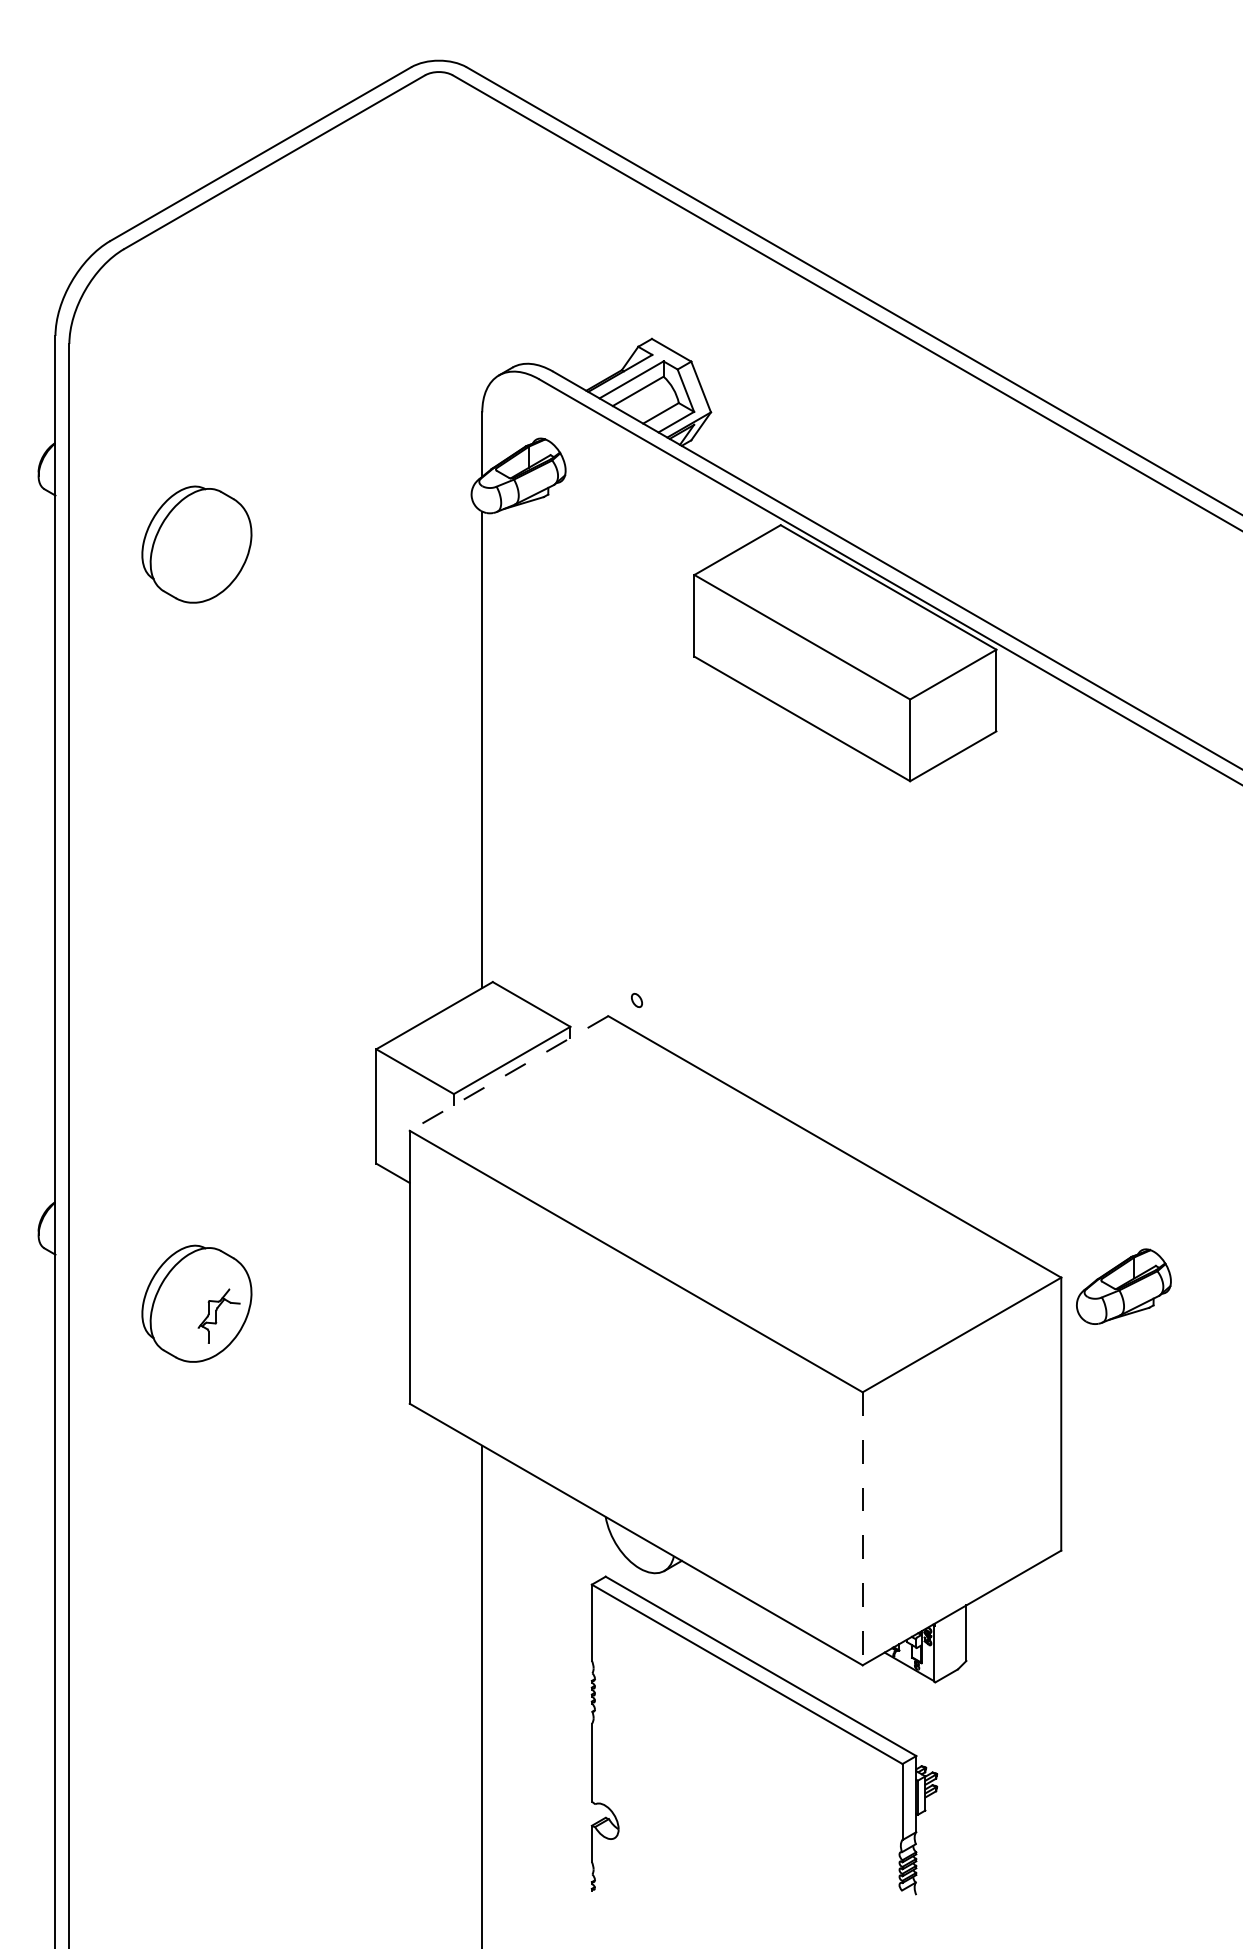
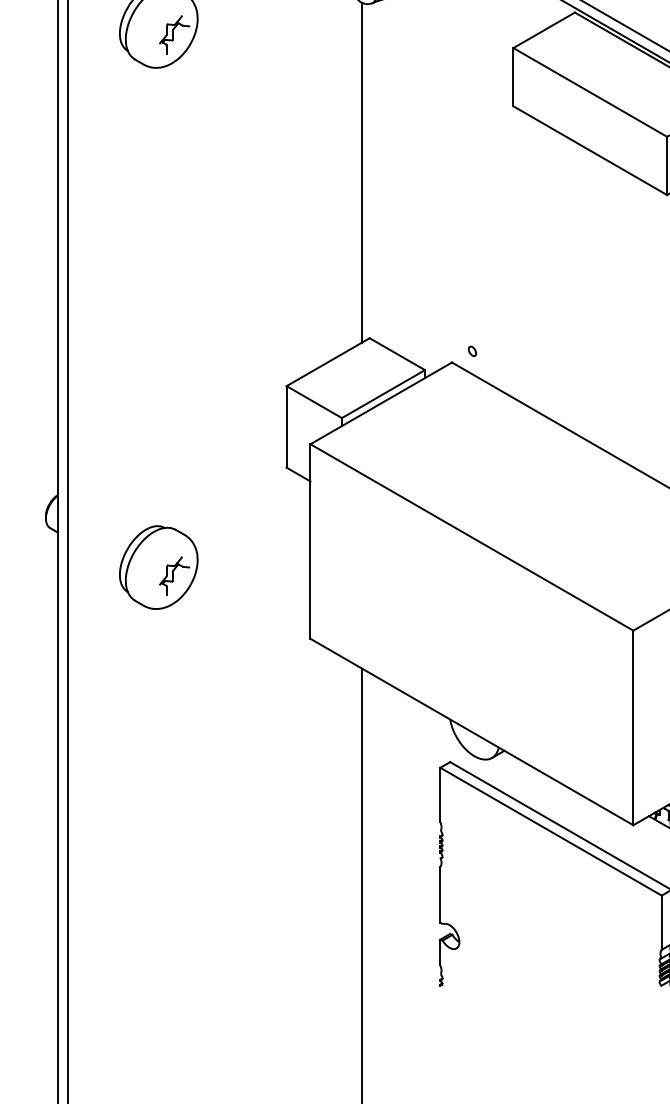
part: (218, 556) -> (174, 34), added
line: (509, 1073) -> (381, 403), dashed -> solid
line: (862, 1529) -> (633, 728), dashed -> solid

